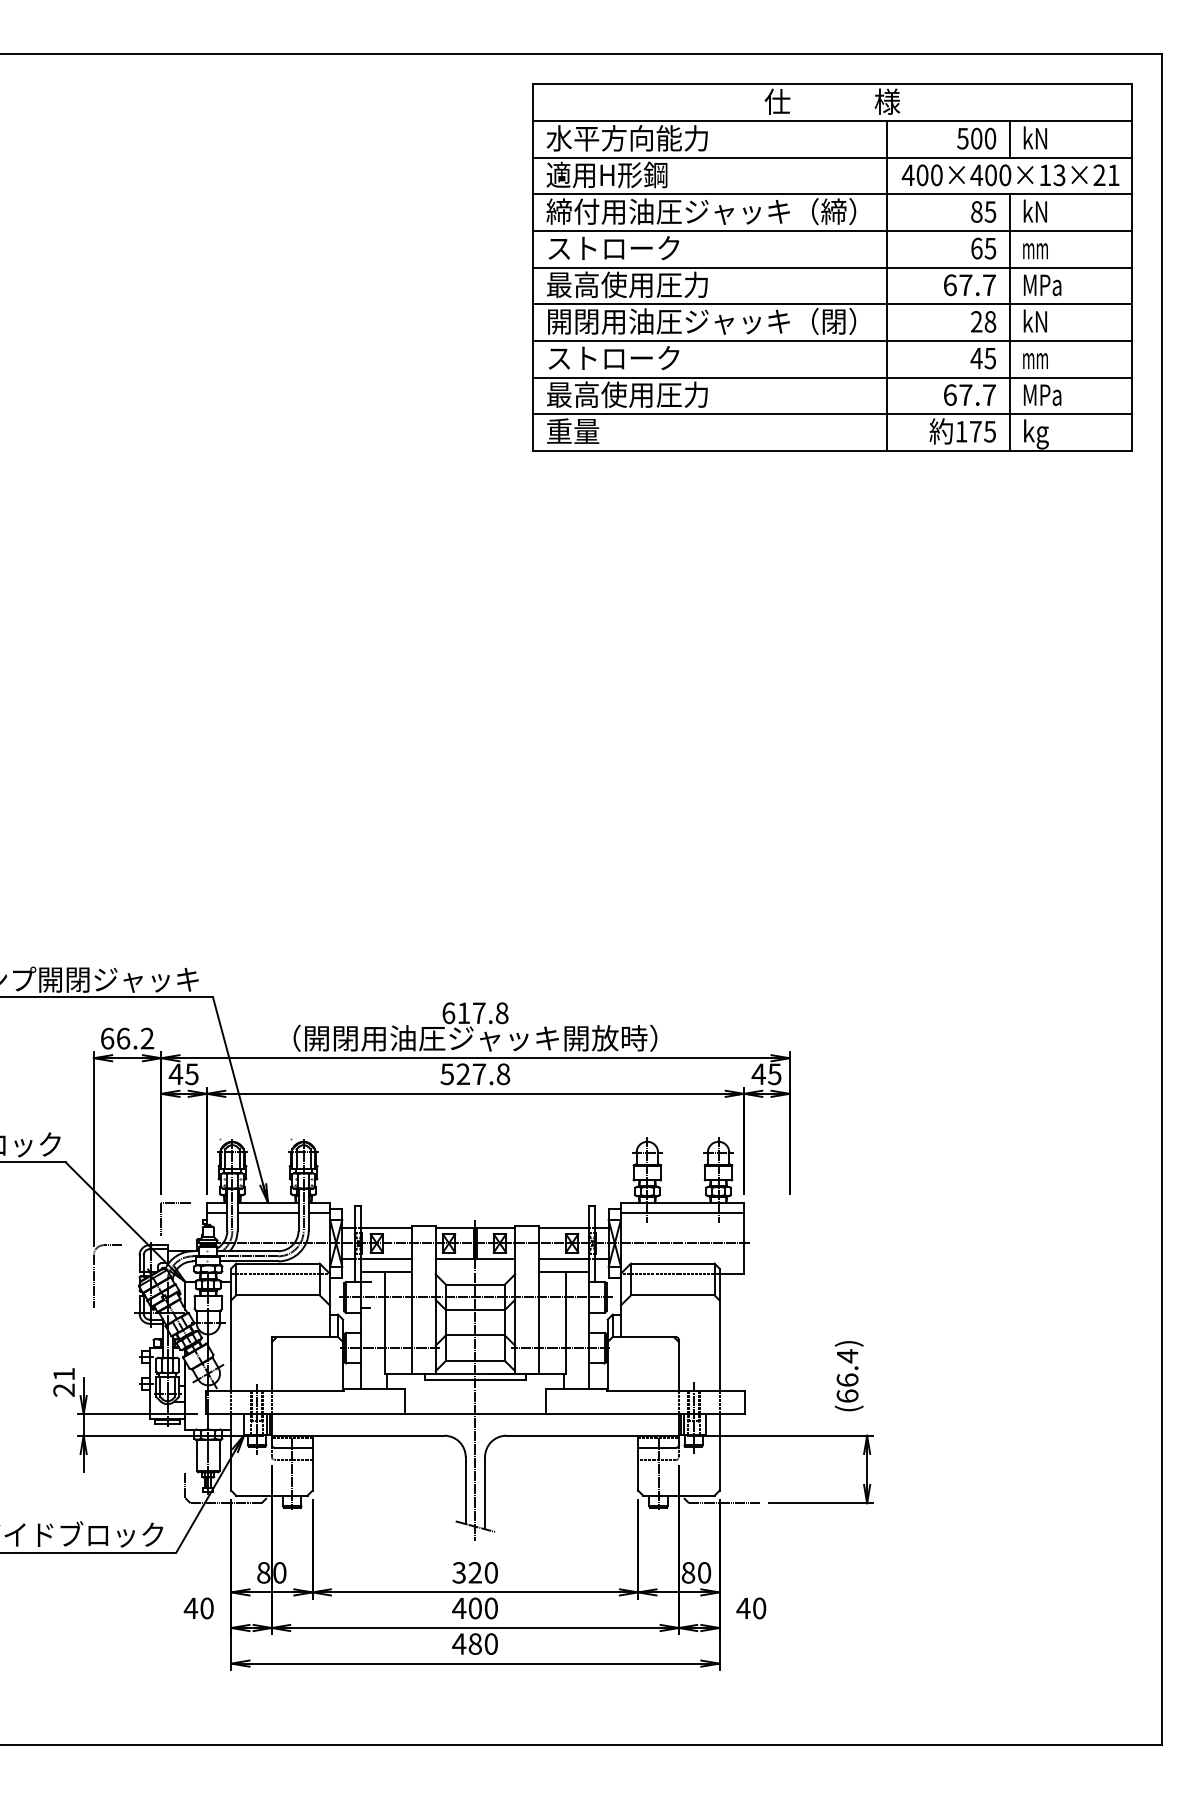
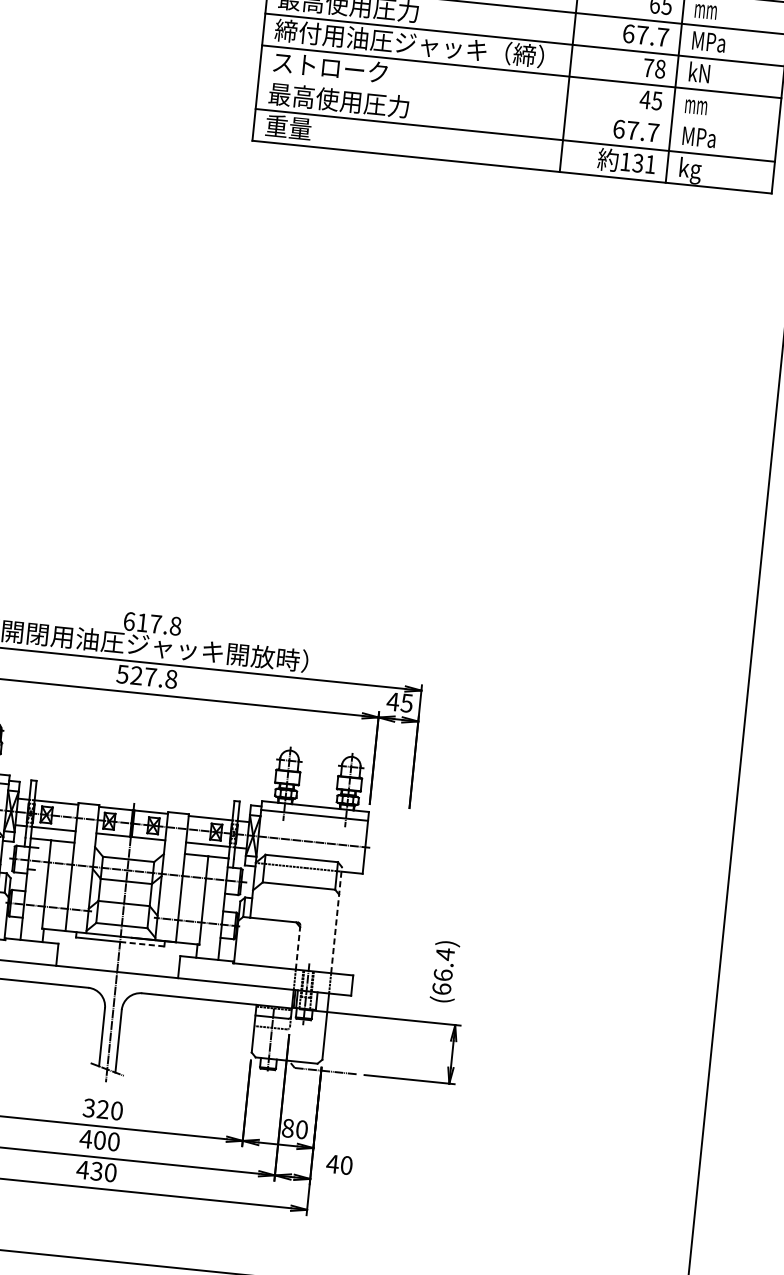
text: (696, 321) -> (405, 42), 開閉用油圧ジャッキ（閉） -> 締付用油圧ジャッキ（締）
text: (976, 321) -> (648, 67), 28 -> 78
line: (832, 377) -> (518, 103), removed
text: (982, 431) -> (643, 163), 175 -> 131
line: (719, 1329) -> (336, 919), solid -> dashed
line: (678, 1366) -> (297, 948), solid -> dashed
line: (500, 1379) -> (142, 943), solid -> dashed
text: (474, 1643) -> (96, 1170), 480 -> 430

